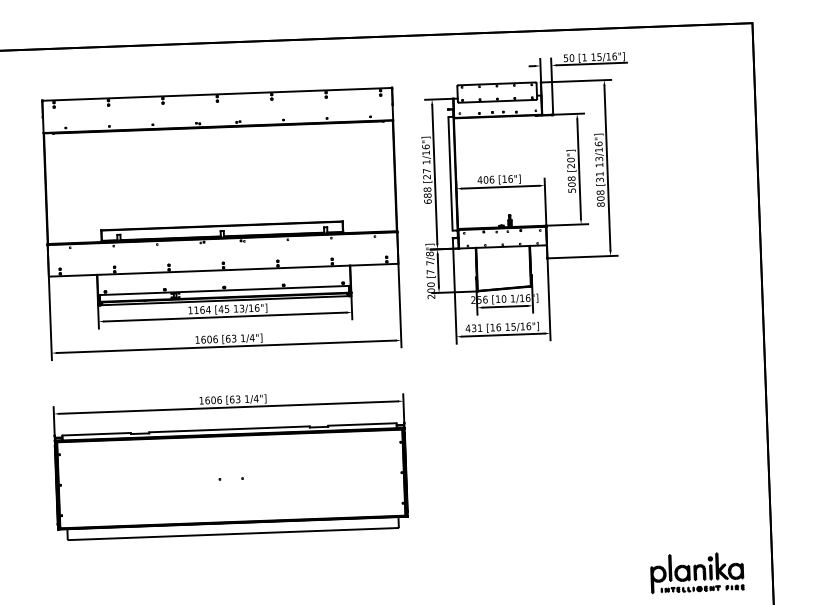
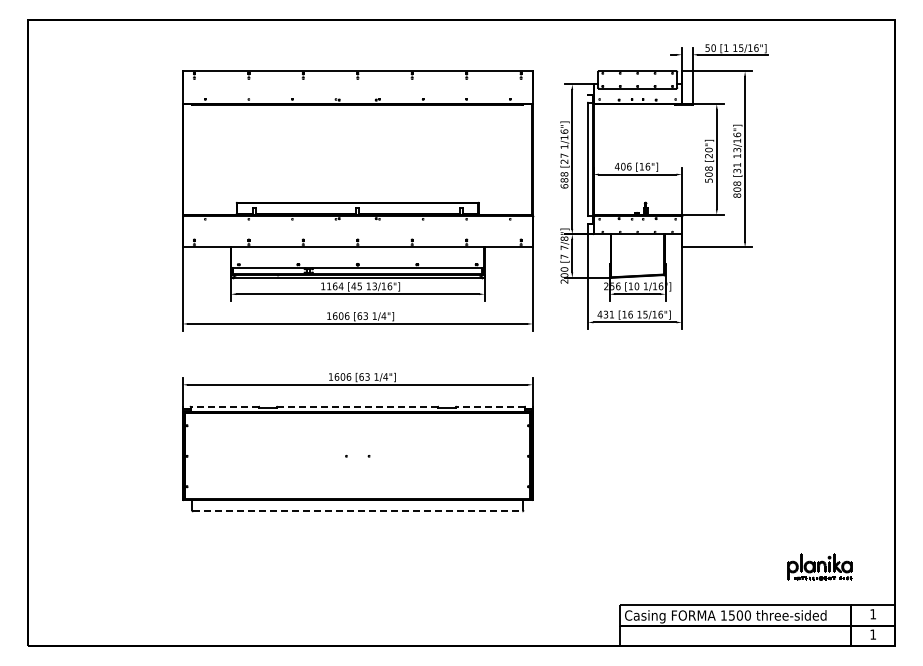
line: (362, 424) -> (490, 406), solid -> dashed
line: (229, 429) -> (357, 406), solid -> dashed
line: (96, 434) -> (224, 406), solid -> dashed
line: (233, 534) -> (357, 511), solid -> dashed
part: (696, 572) -> (819, 566), size x0.7

